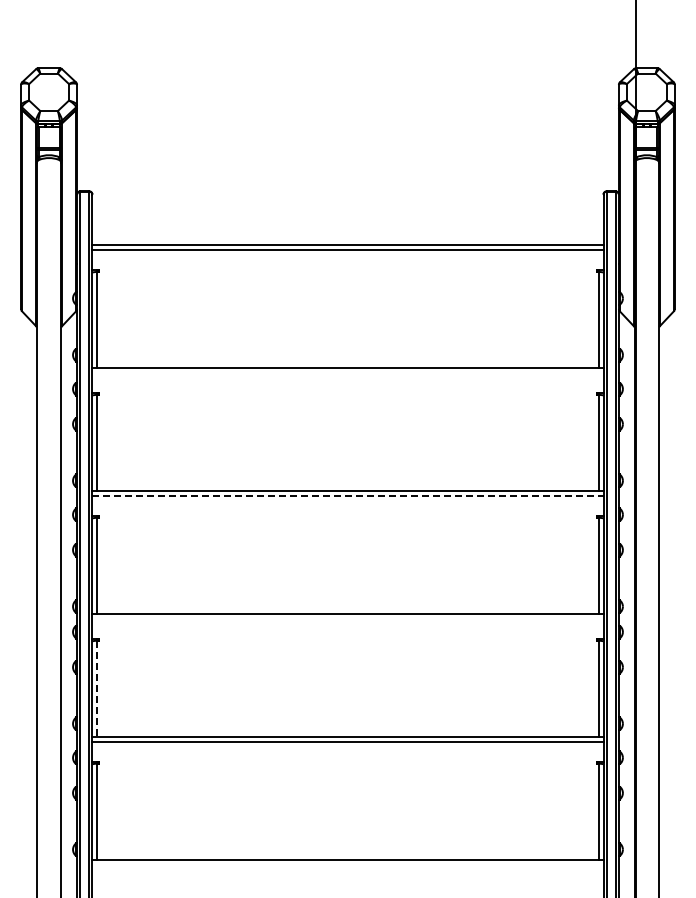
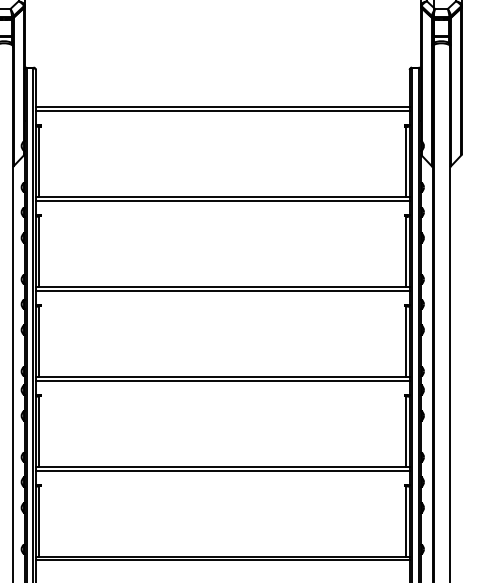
line: (347, 373) -> (222, 200), added
line: (347, 496) -> (222, 290), dashed -> solid
line: (347, 619) -> (222, 380), added
line: (97, 689) -> (39, 432), dashed -> solid
line: (347, 864) -> (222, 560), added

